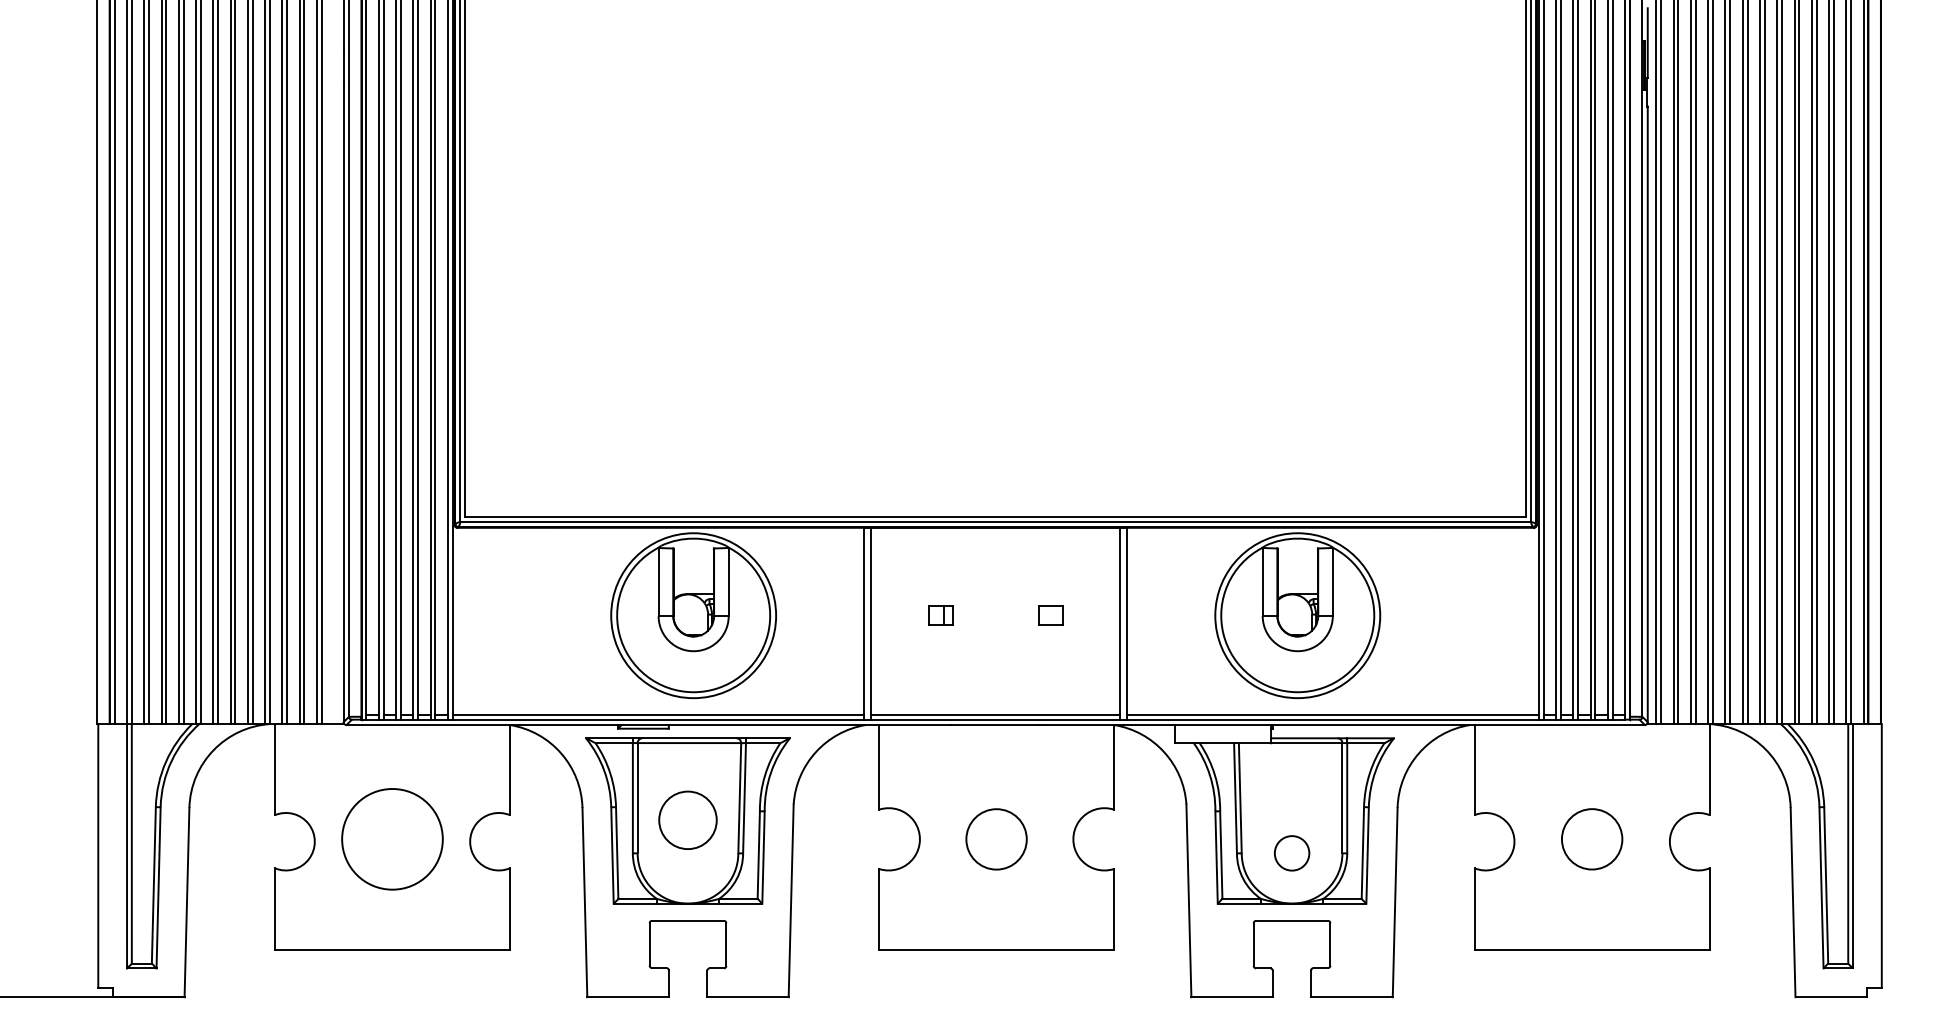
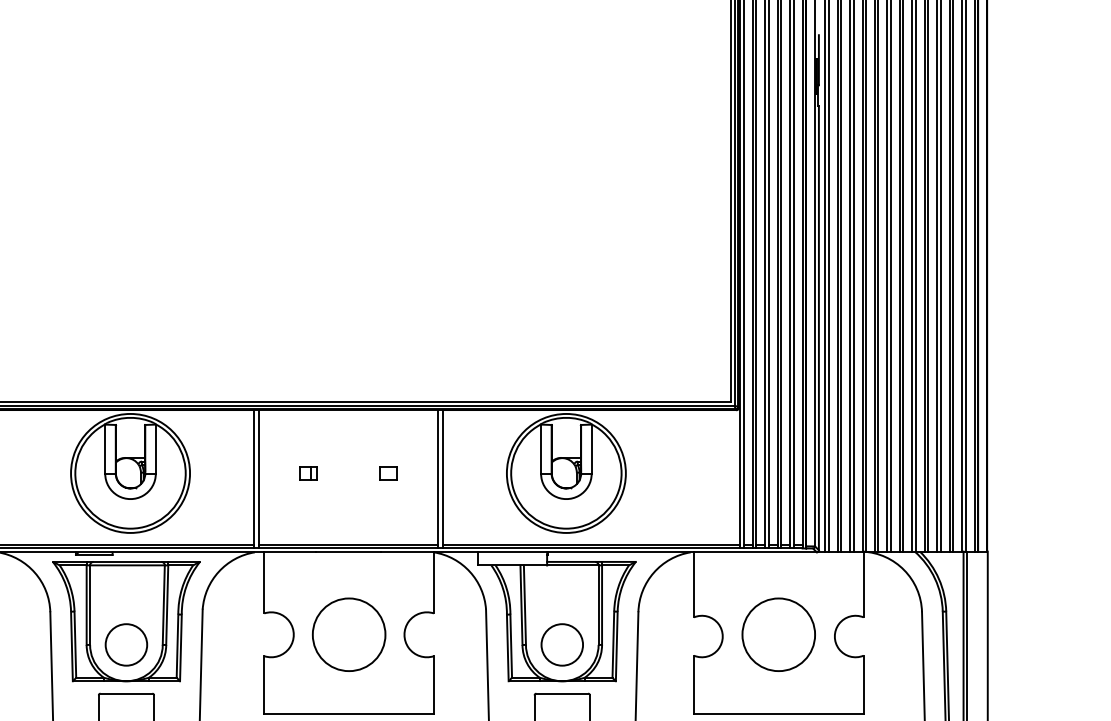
circle: (687, 819) -> (126, 644), moved
circle: (996, 839) -> (349, 634), size x1.67
circle: (1591, 839) -> (778, 634), size x1.67
circle: (1291, 853) -> (561, 645), size x1.67

